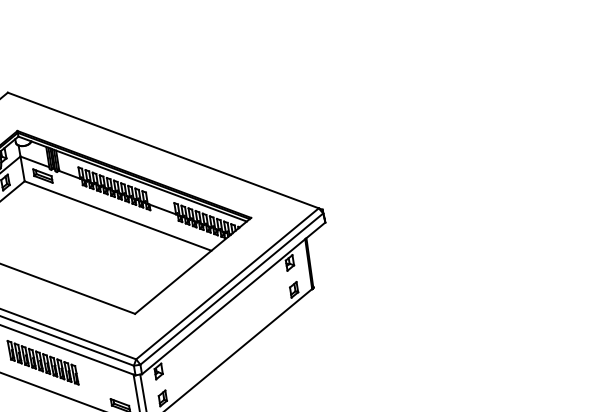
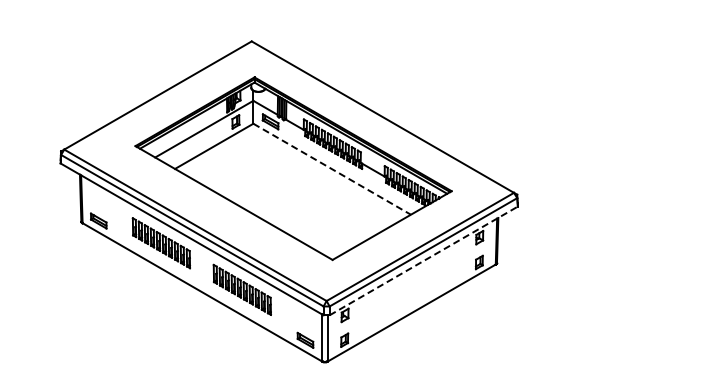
line: (118, 216) -> (332, 169), solid -> dashed
line: (233, 297) -> (423, 260), solid -> dashed

